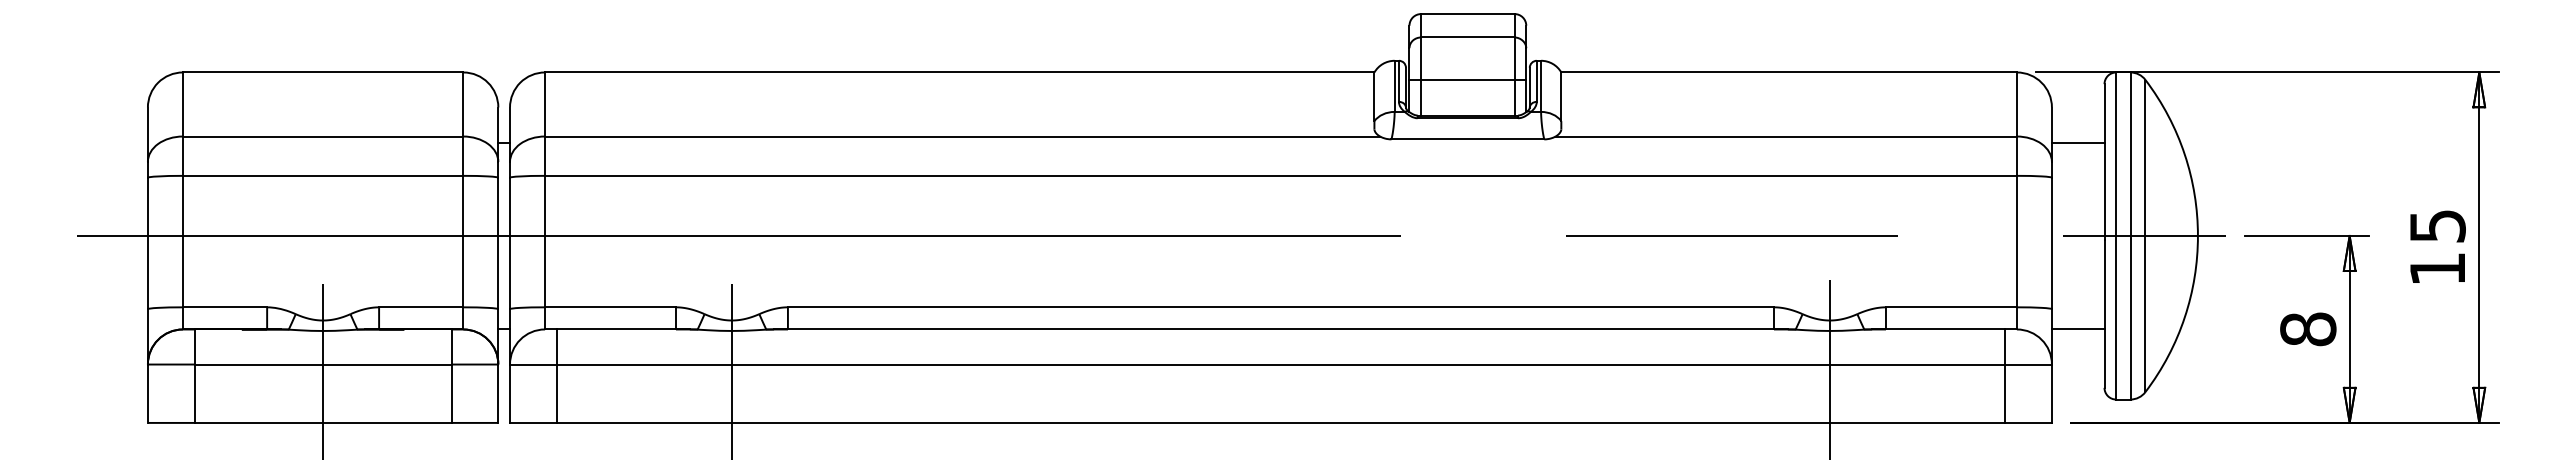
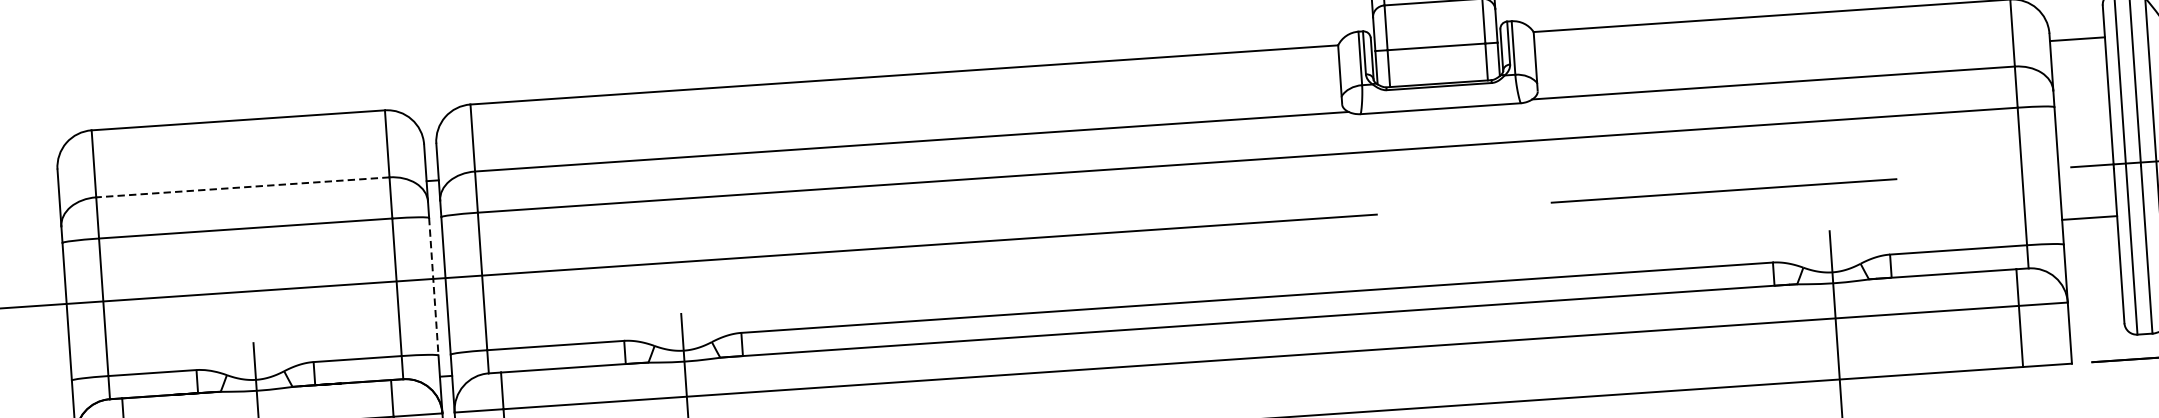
line: (322, 136) -> (242, 187), solid -> dashed
line: (2077, 142) -> (2076, 39), moved
line: (498, 243) -> (433, 286), solid -> dashed
line: (2077, 329) -> (2088, 218), moved

